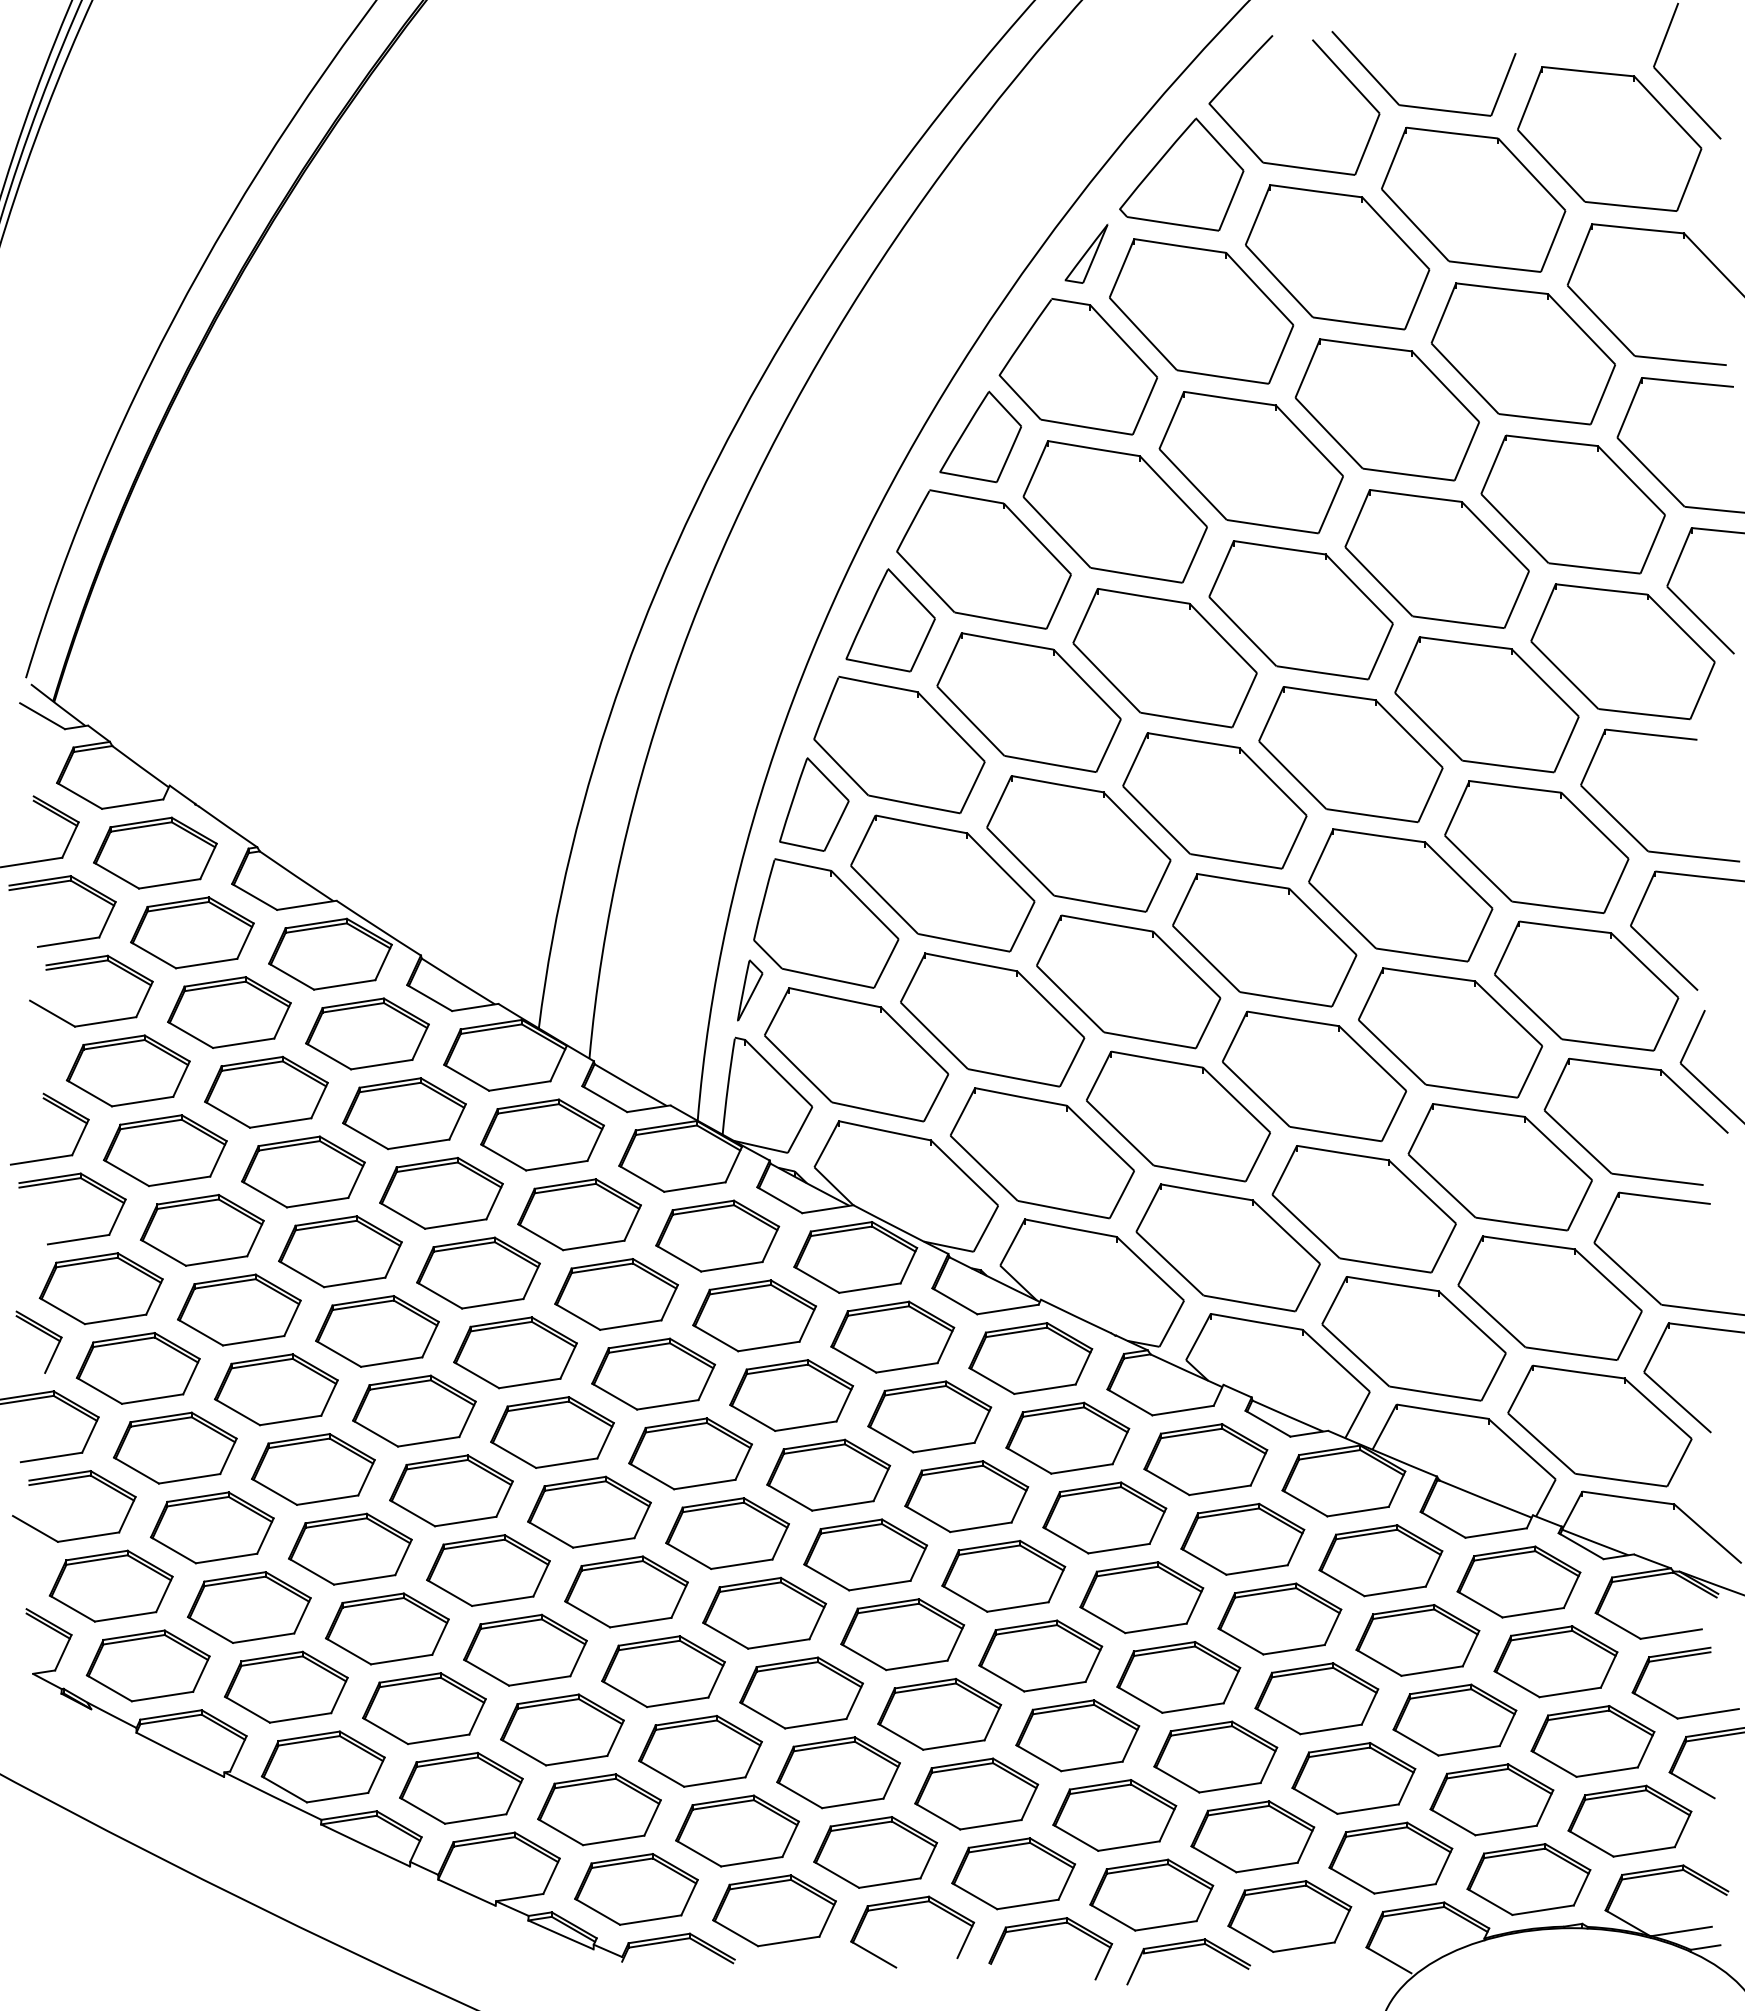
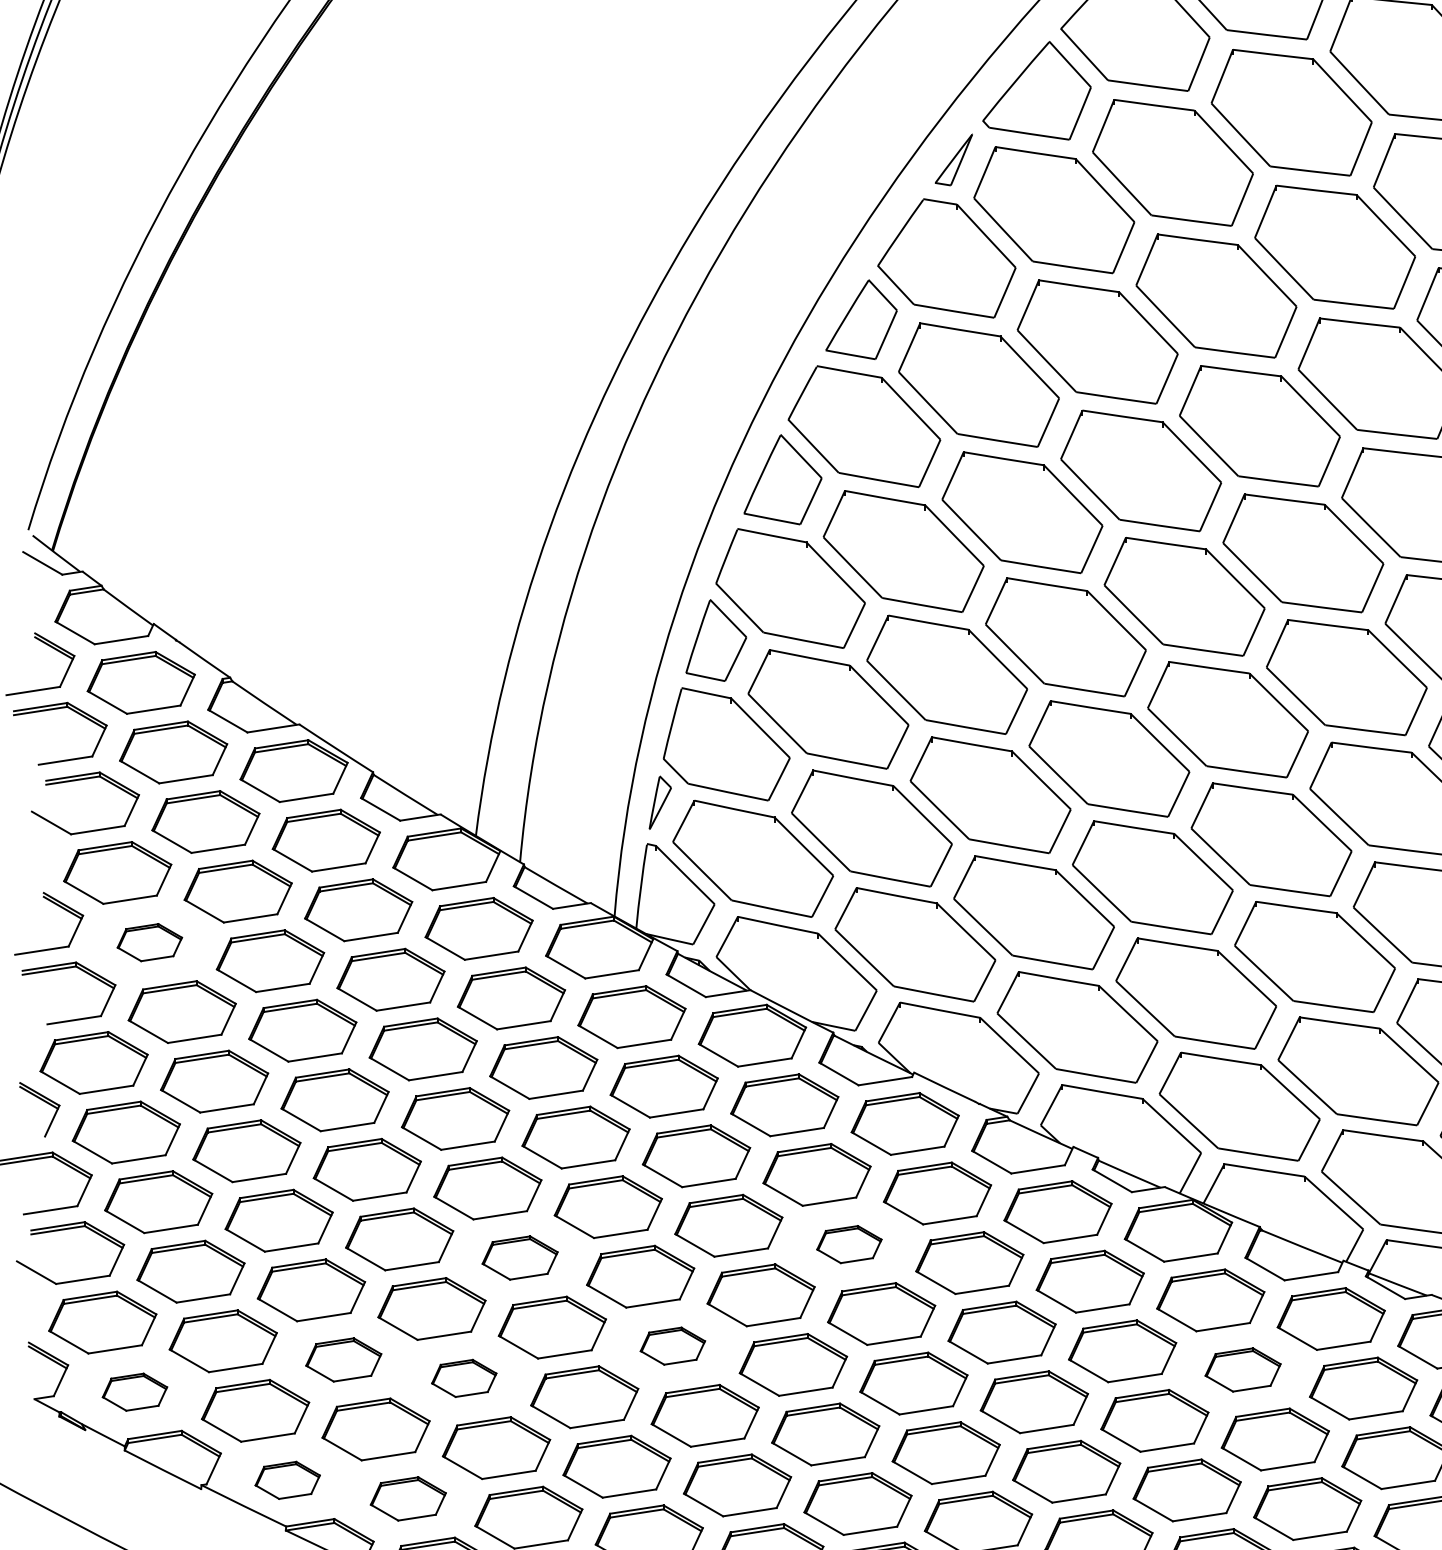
part: (164, 1150) -> (149, 942), size x0.6
part: (966, 1496) -> (849, 1244), size x0.6
part: (589, 1511) -> (520, 1257), size x0.7
part: (764, 1612) -> (672, 1345), size x0.6
part: (387, 1628) -> (343, 1359), size x0.7
part: (1417, 1640) -> (1242, 1370), size x0.7
part: (525, 1649) -> (464, 1377), size x0.6
part: (147, 1665) -> (134, 1391), size x0.6
part: (322, 1766) -> (287, 1479), size x0.6
part: (461, 1787) -> (408, 1498), size x0.7

